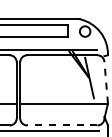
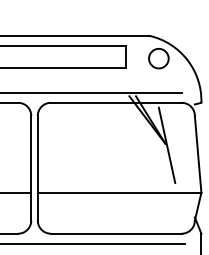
line: (106, 82) -> (198, 153), dashed -> solid
line: (61, 125) -> (114, 233), dashed -> solid

